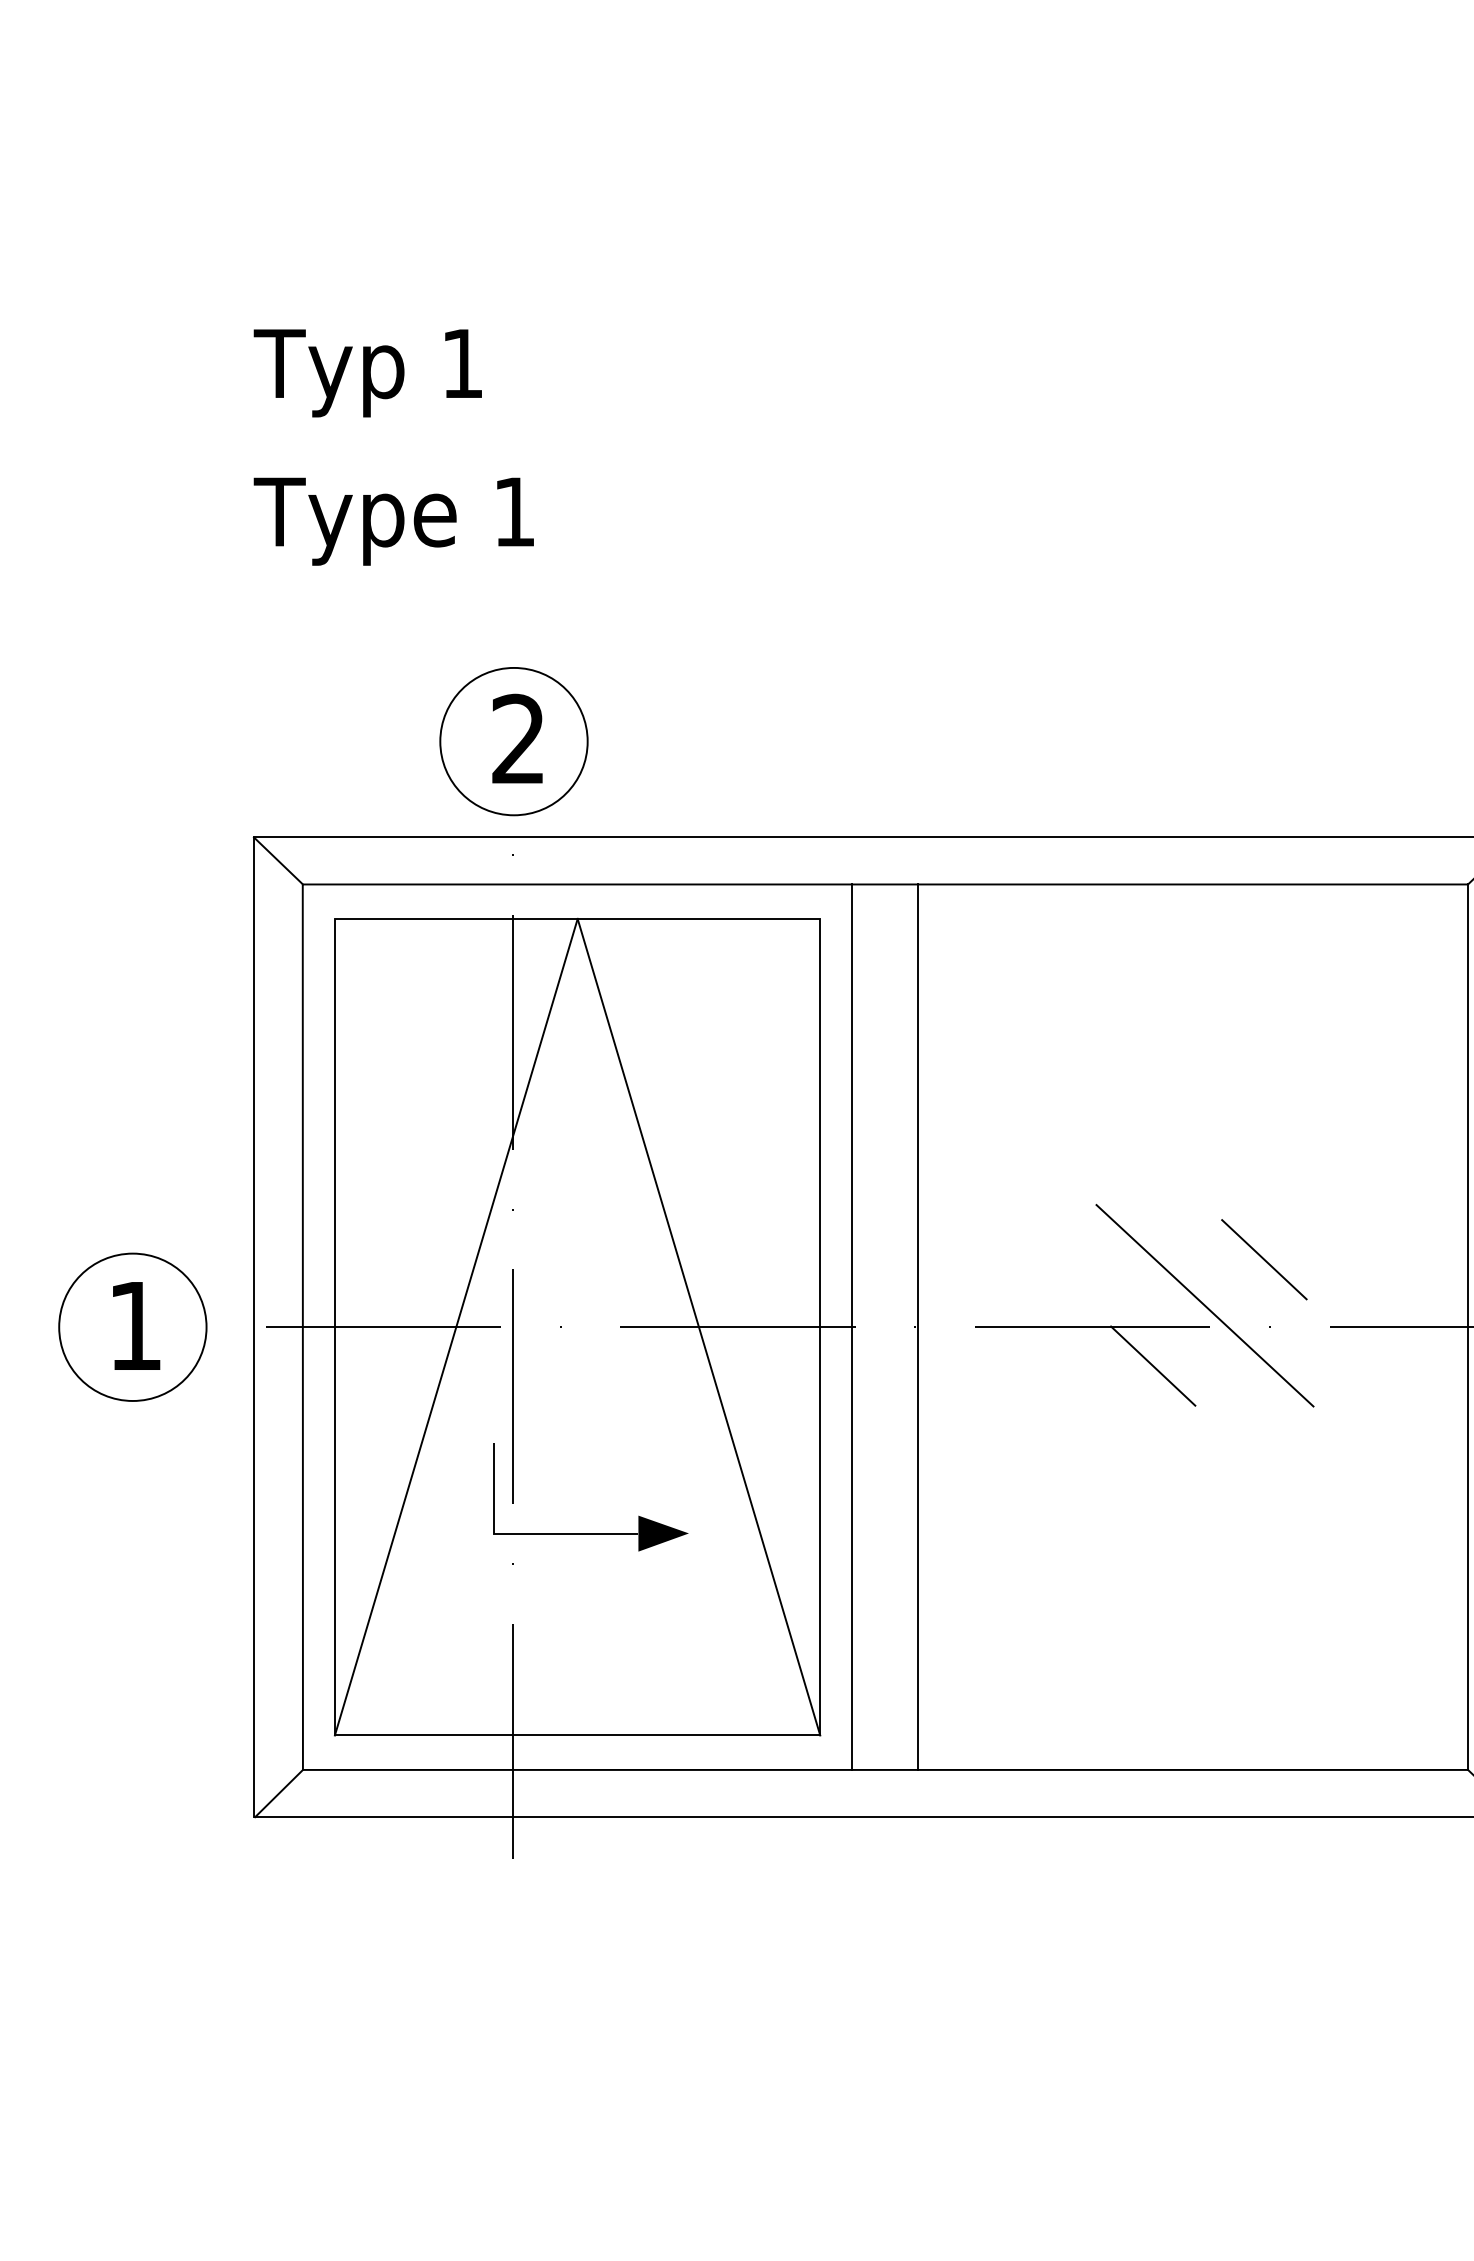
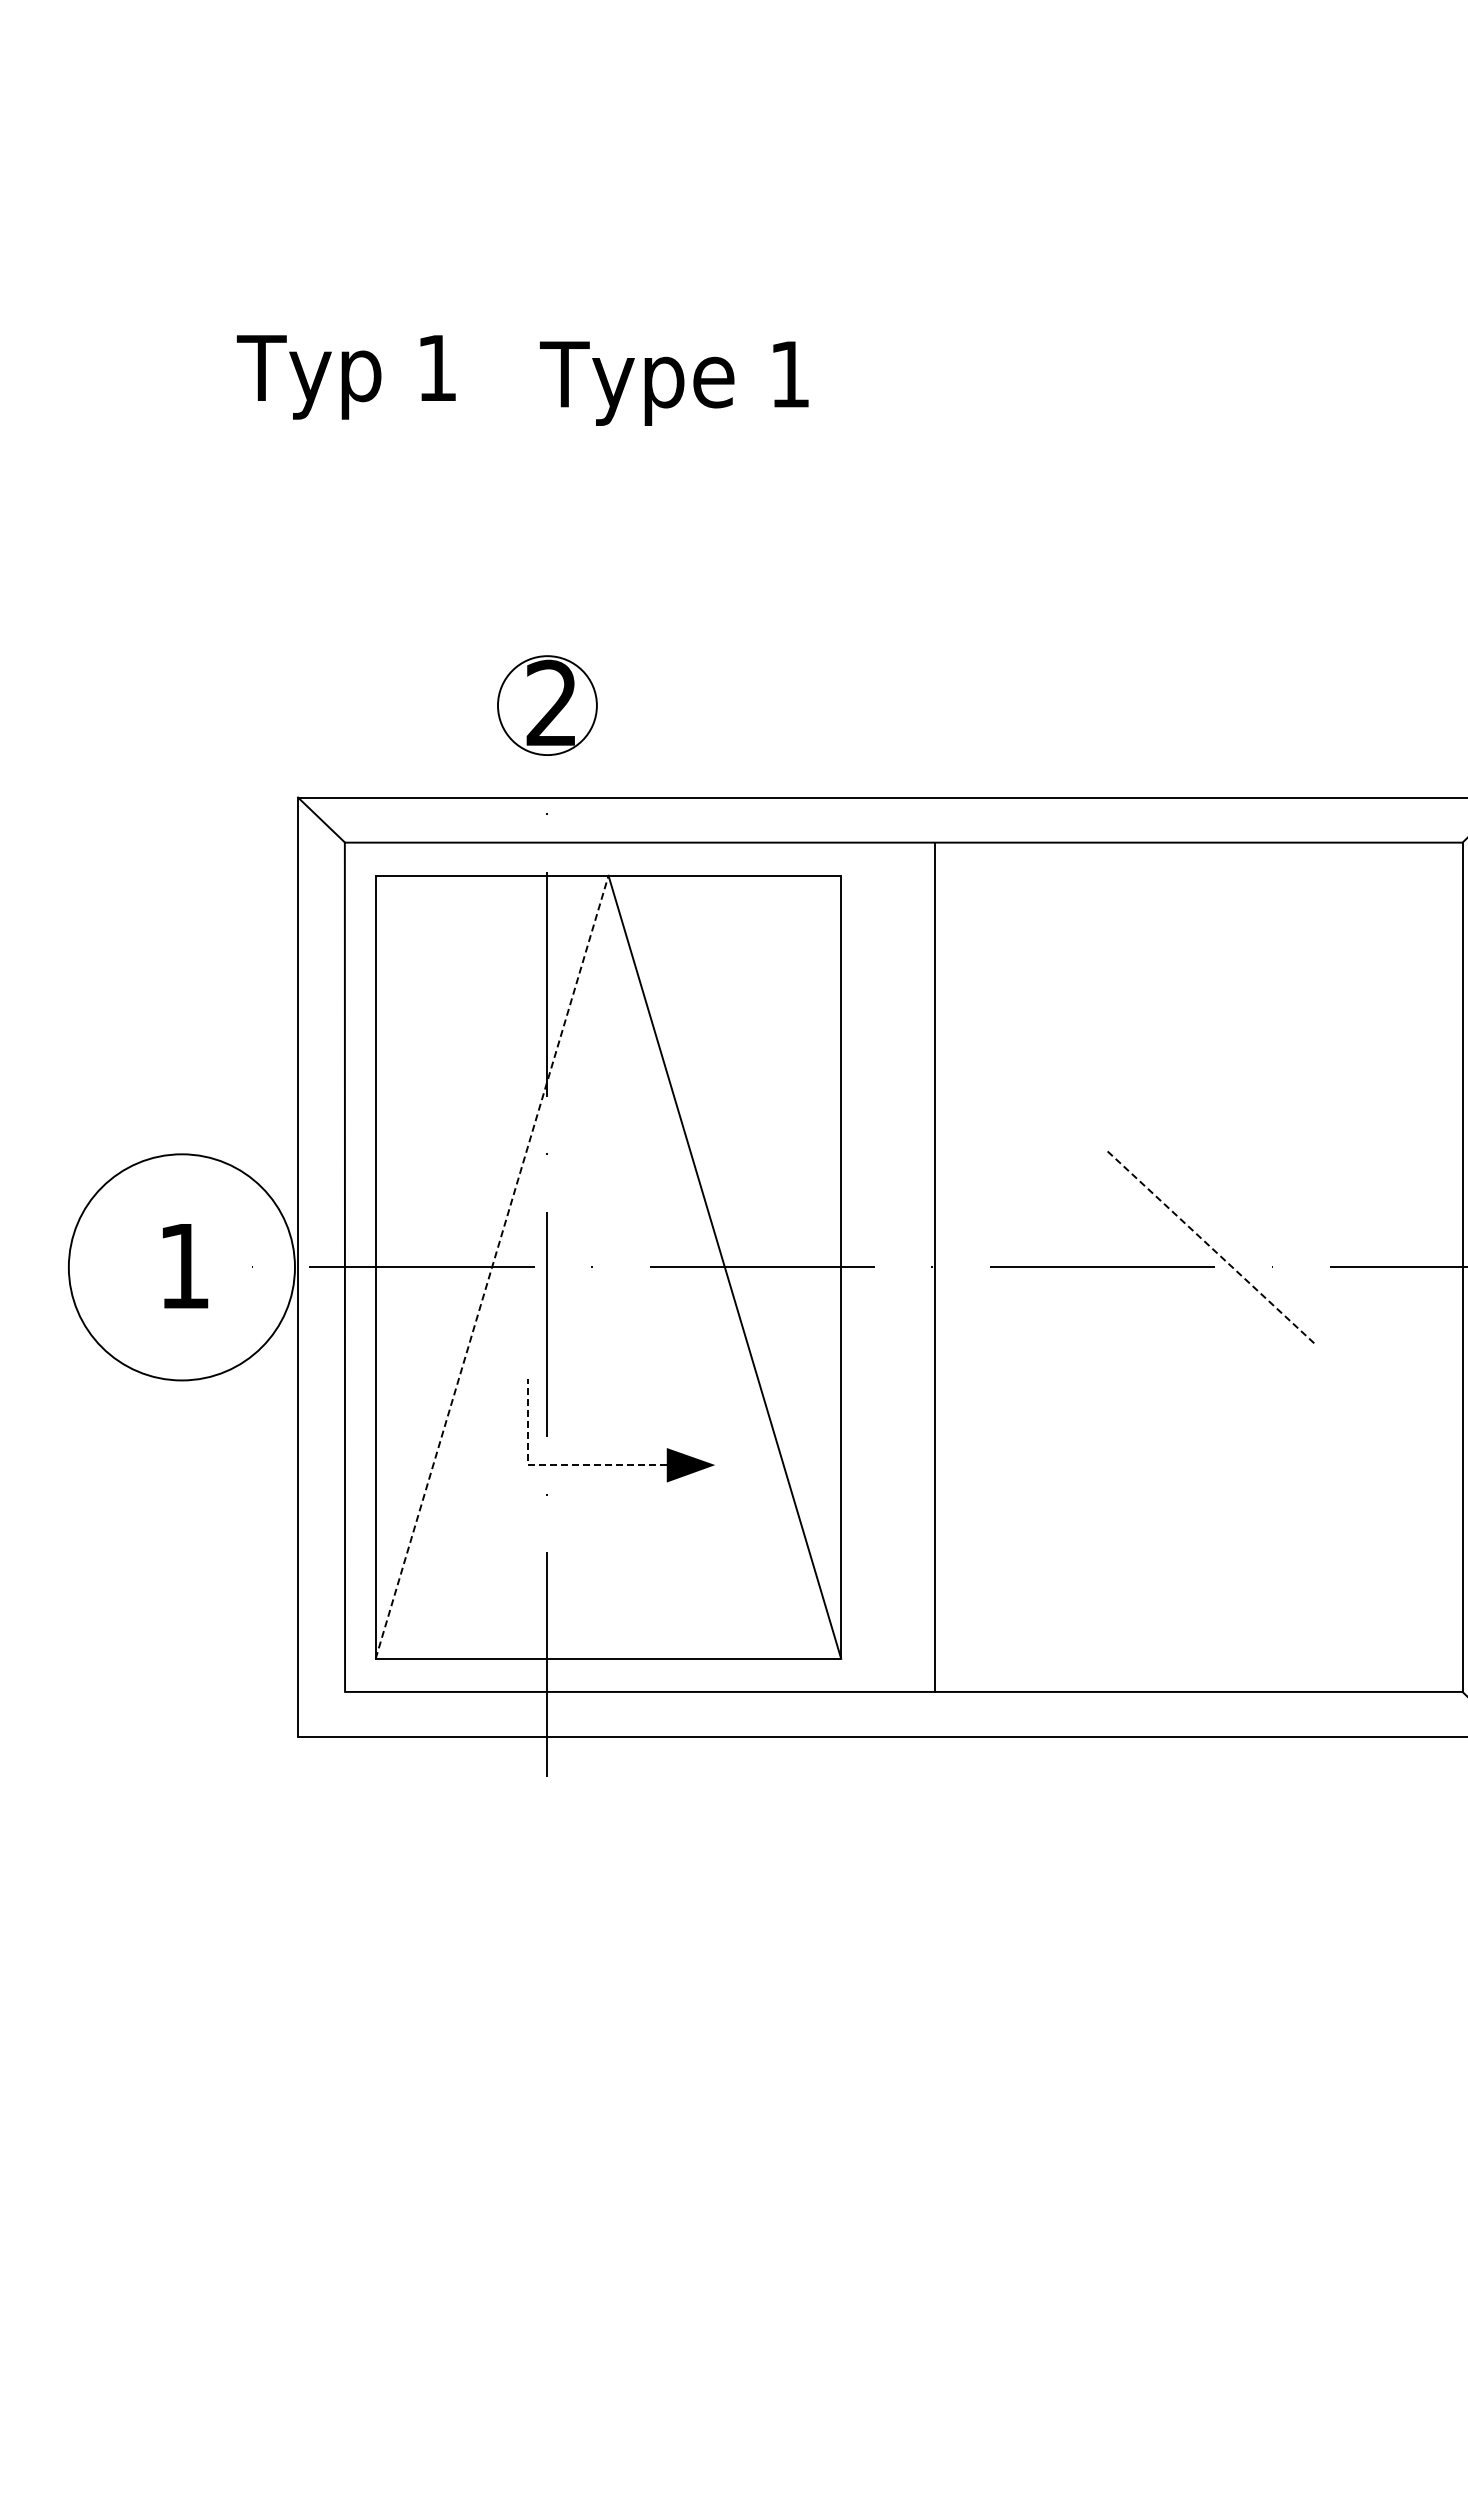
text: (368, 373) -> (346, 377), moved
text: (394, 521) -> (674, 383), moved
circle: (514, 741) -> (547, 705), size x0.7
line: (1263, 1259) -> (1266, 1202), removed
line: (1205, 1305) -> (1210, 1246), solid -> dashed
line: (852, 1326) -> (872, 1266), removed
circle: (132, 1327) -> (181, 1267), size x1.6
line: (456, 1327) -> (492, 1267), solid -> dashed
line: (1153, 1366) -> (1160, 1304), removed
line: (520, 1533) -> (553, 1465), solid -> dashed
line: (279, 1793) -> (322, 1714), removed

